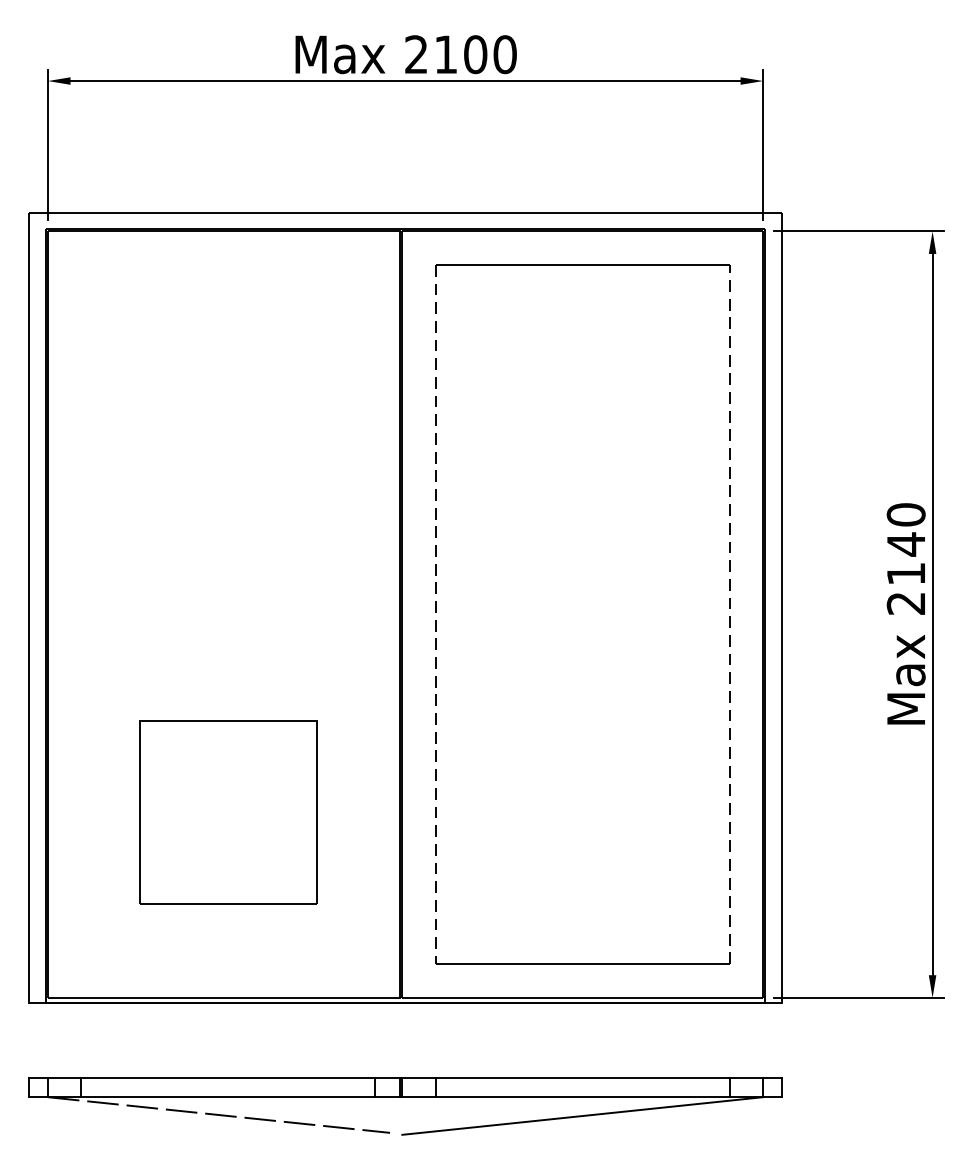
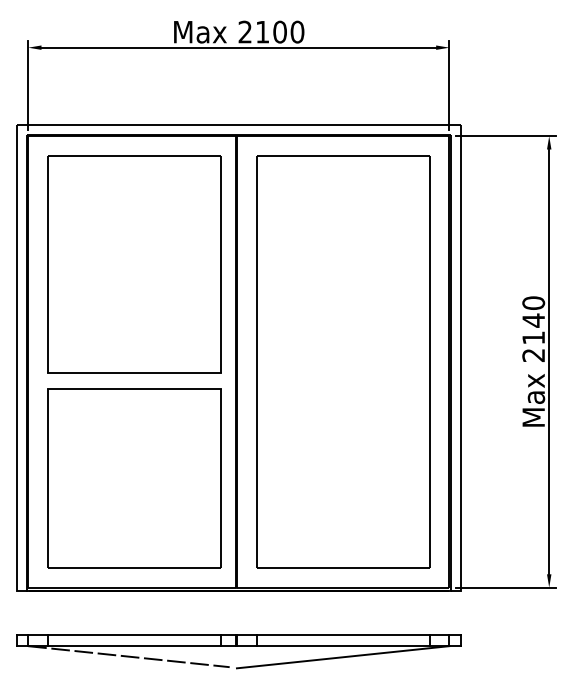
part: (228, 449) -> (134, 264), added
line: (435, 613) -> (256, 361), dashed -> solid
line: (729, 613) -> (429, 361), dashed -> solid
part: (228, 812) -> (134, 478), size x1.67

